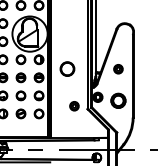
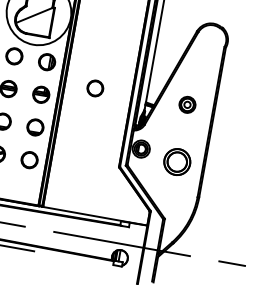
part: (67, 69) -> (95, 88), size x0.62
part: (74, 106) -> (96, 158), removed

